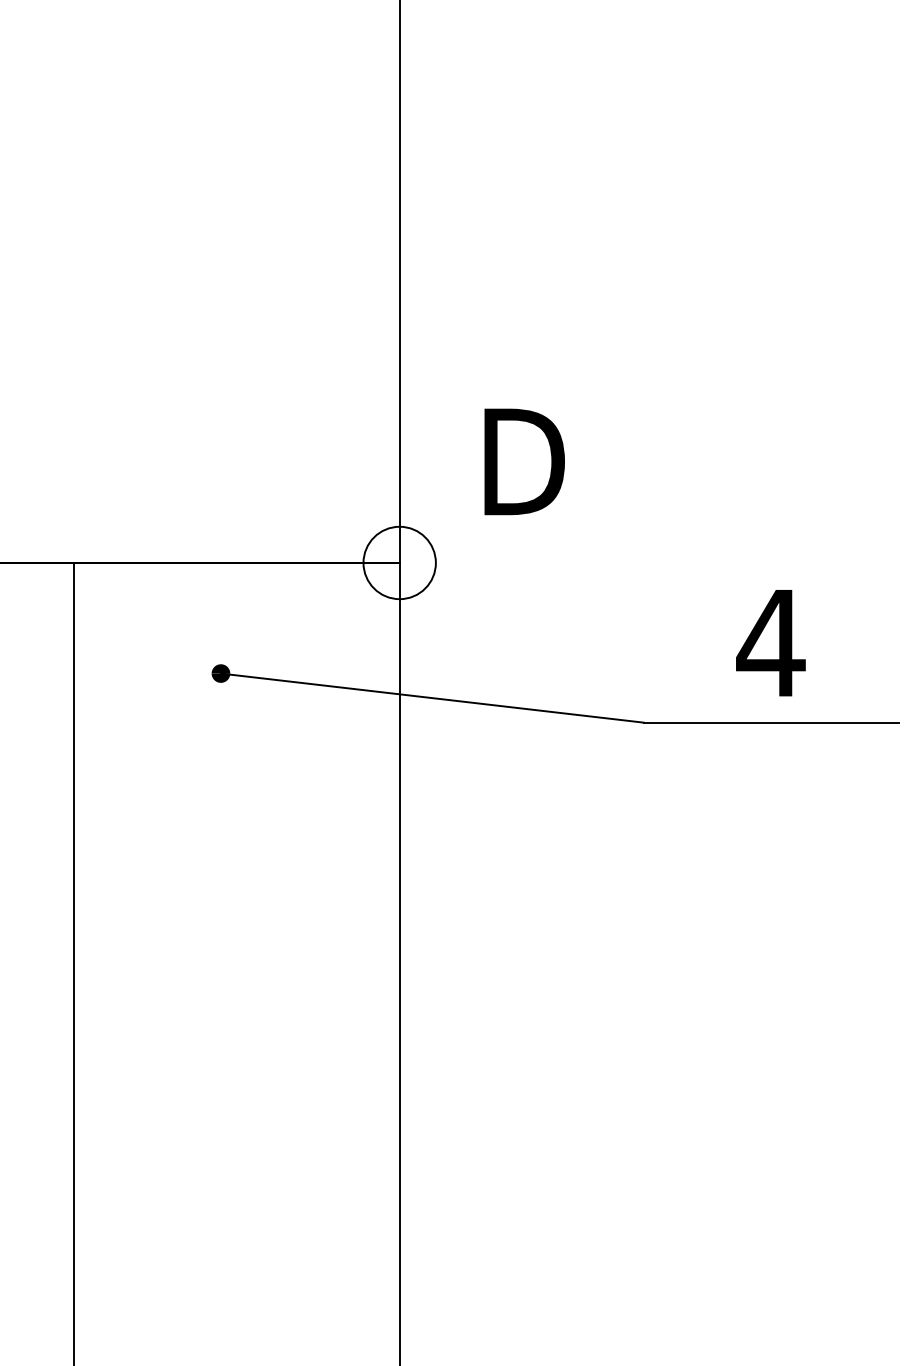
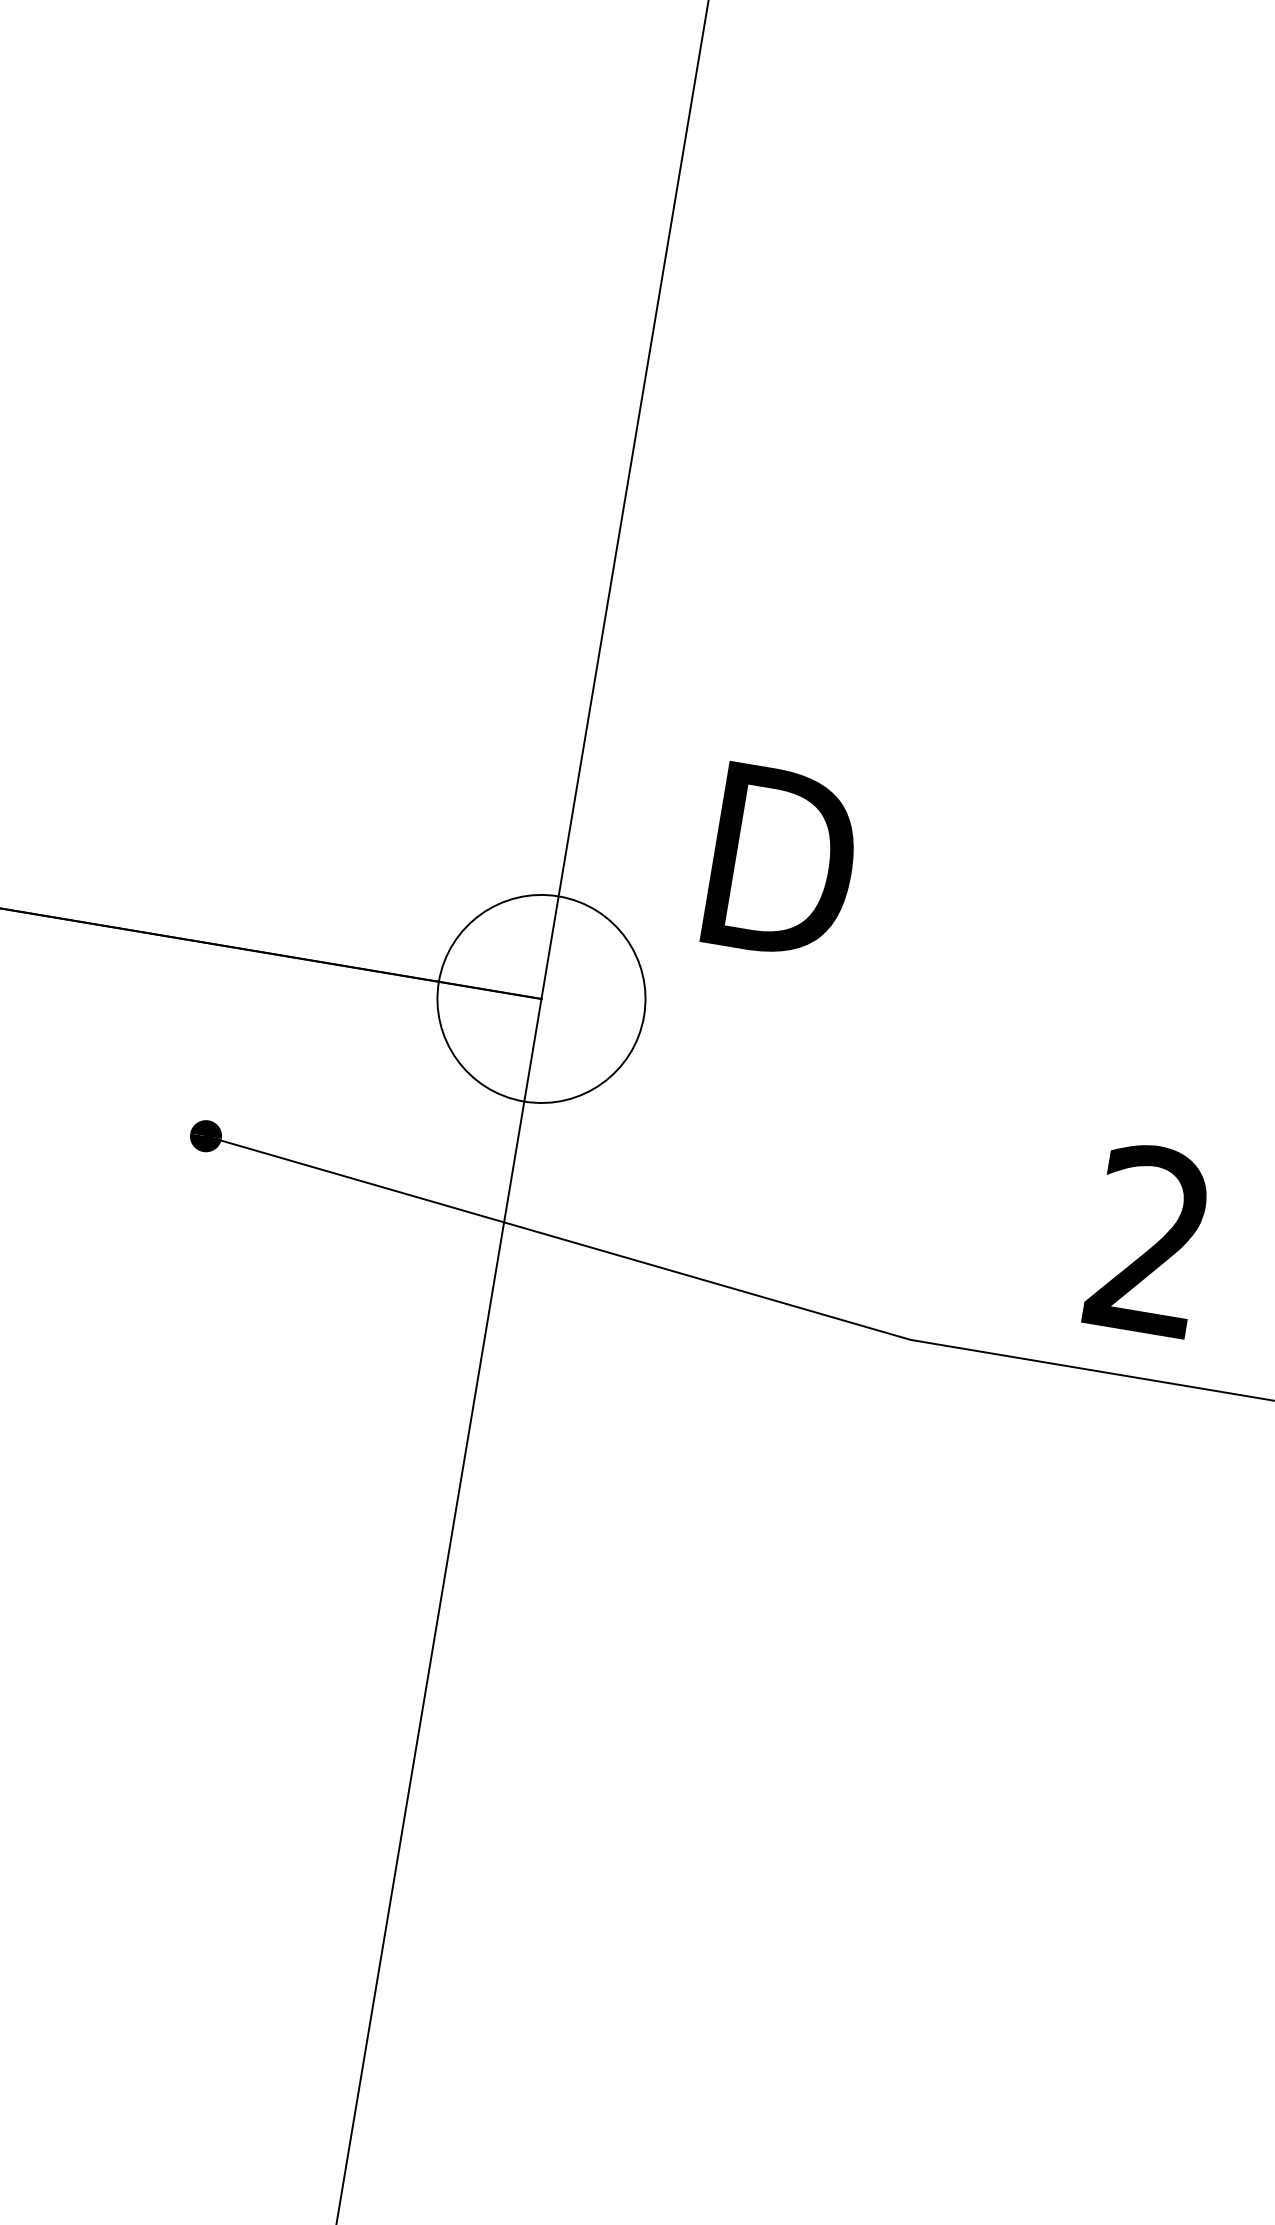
circle: (399, 562) -> (541, 998), size x1.67
text: (770, 642) -> (1149, 1239), 4 -> 2

